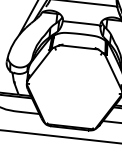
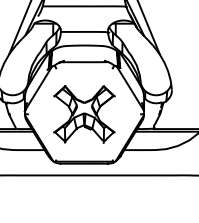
part: (74, 89) -> (84, 114), added

